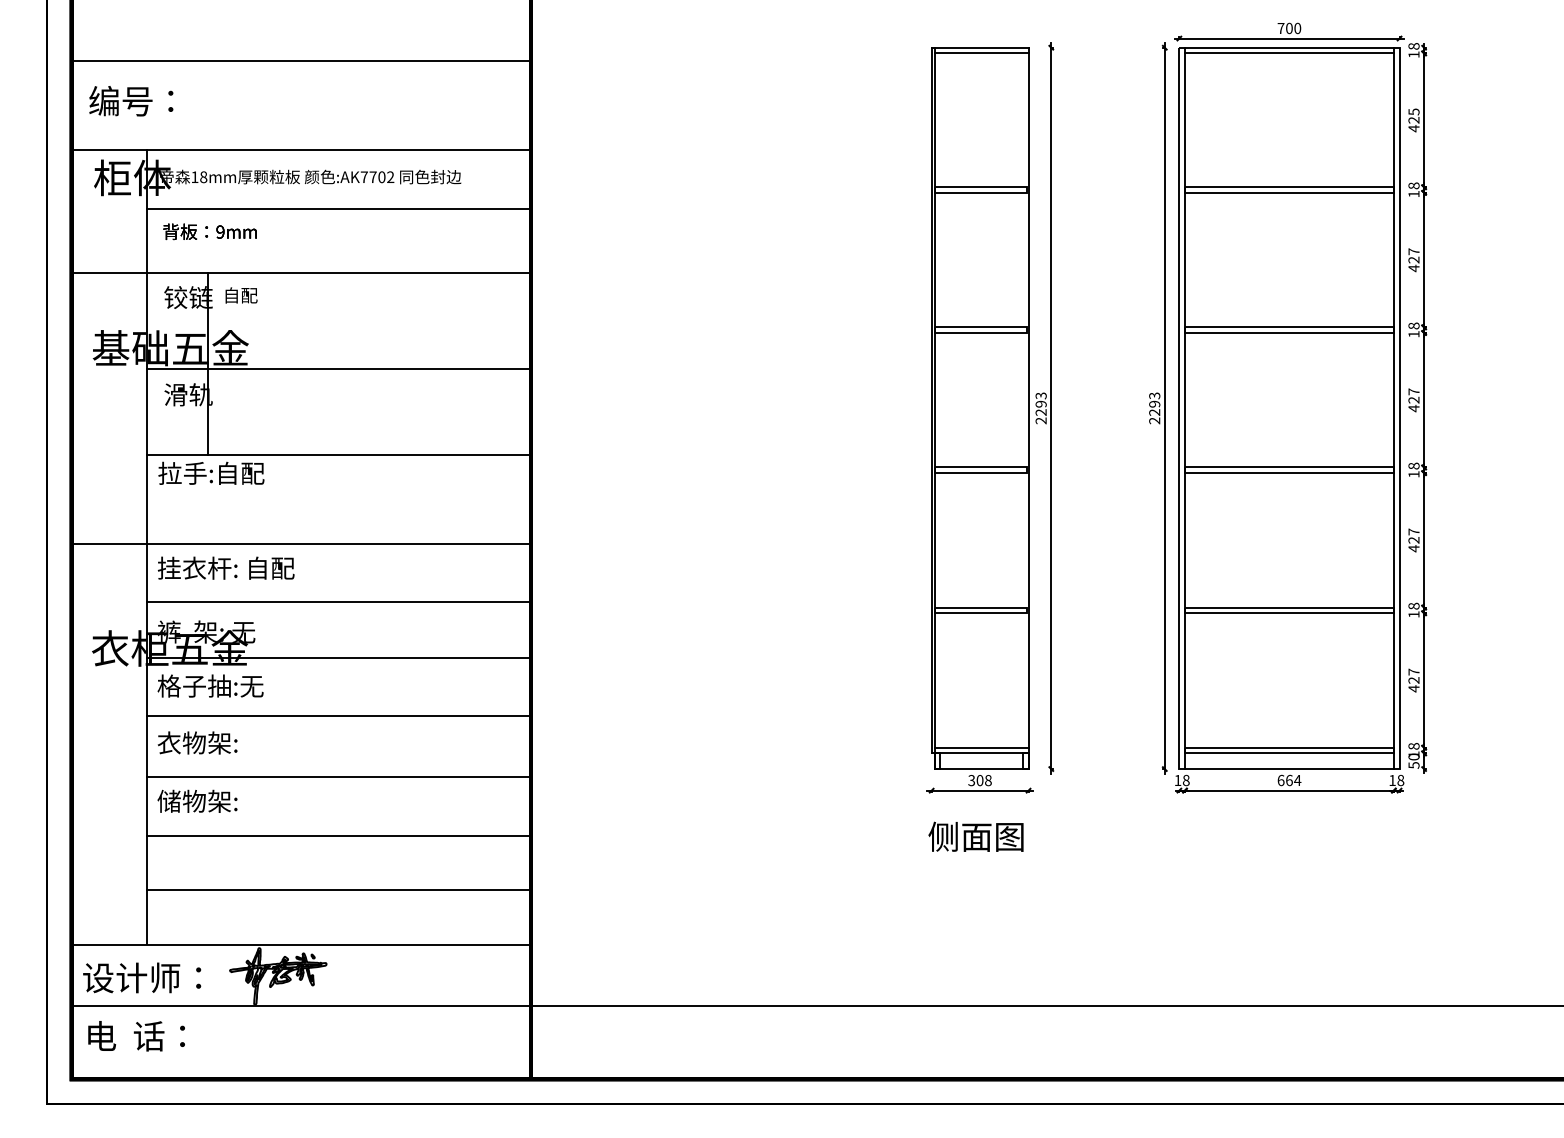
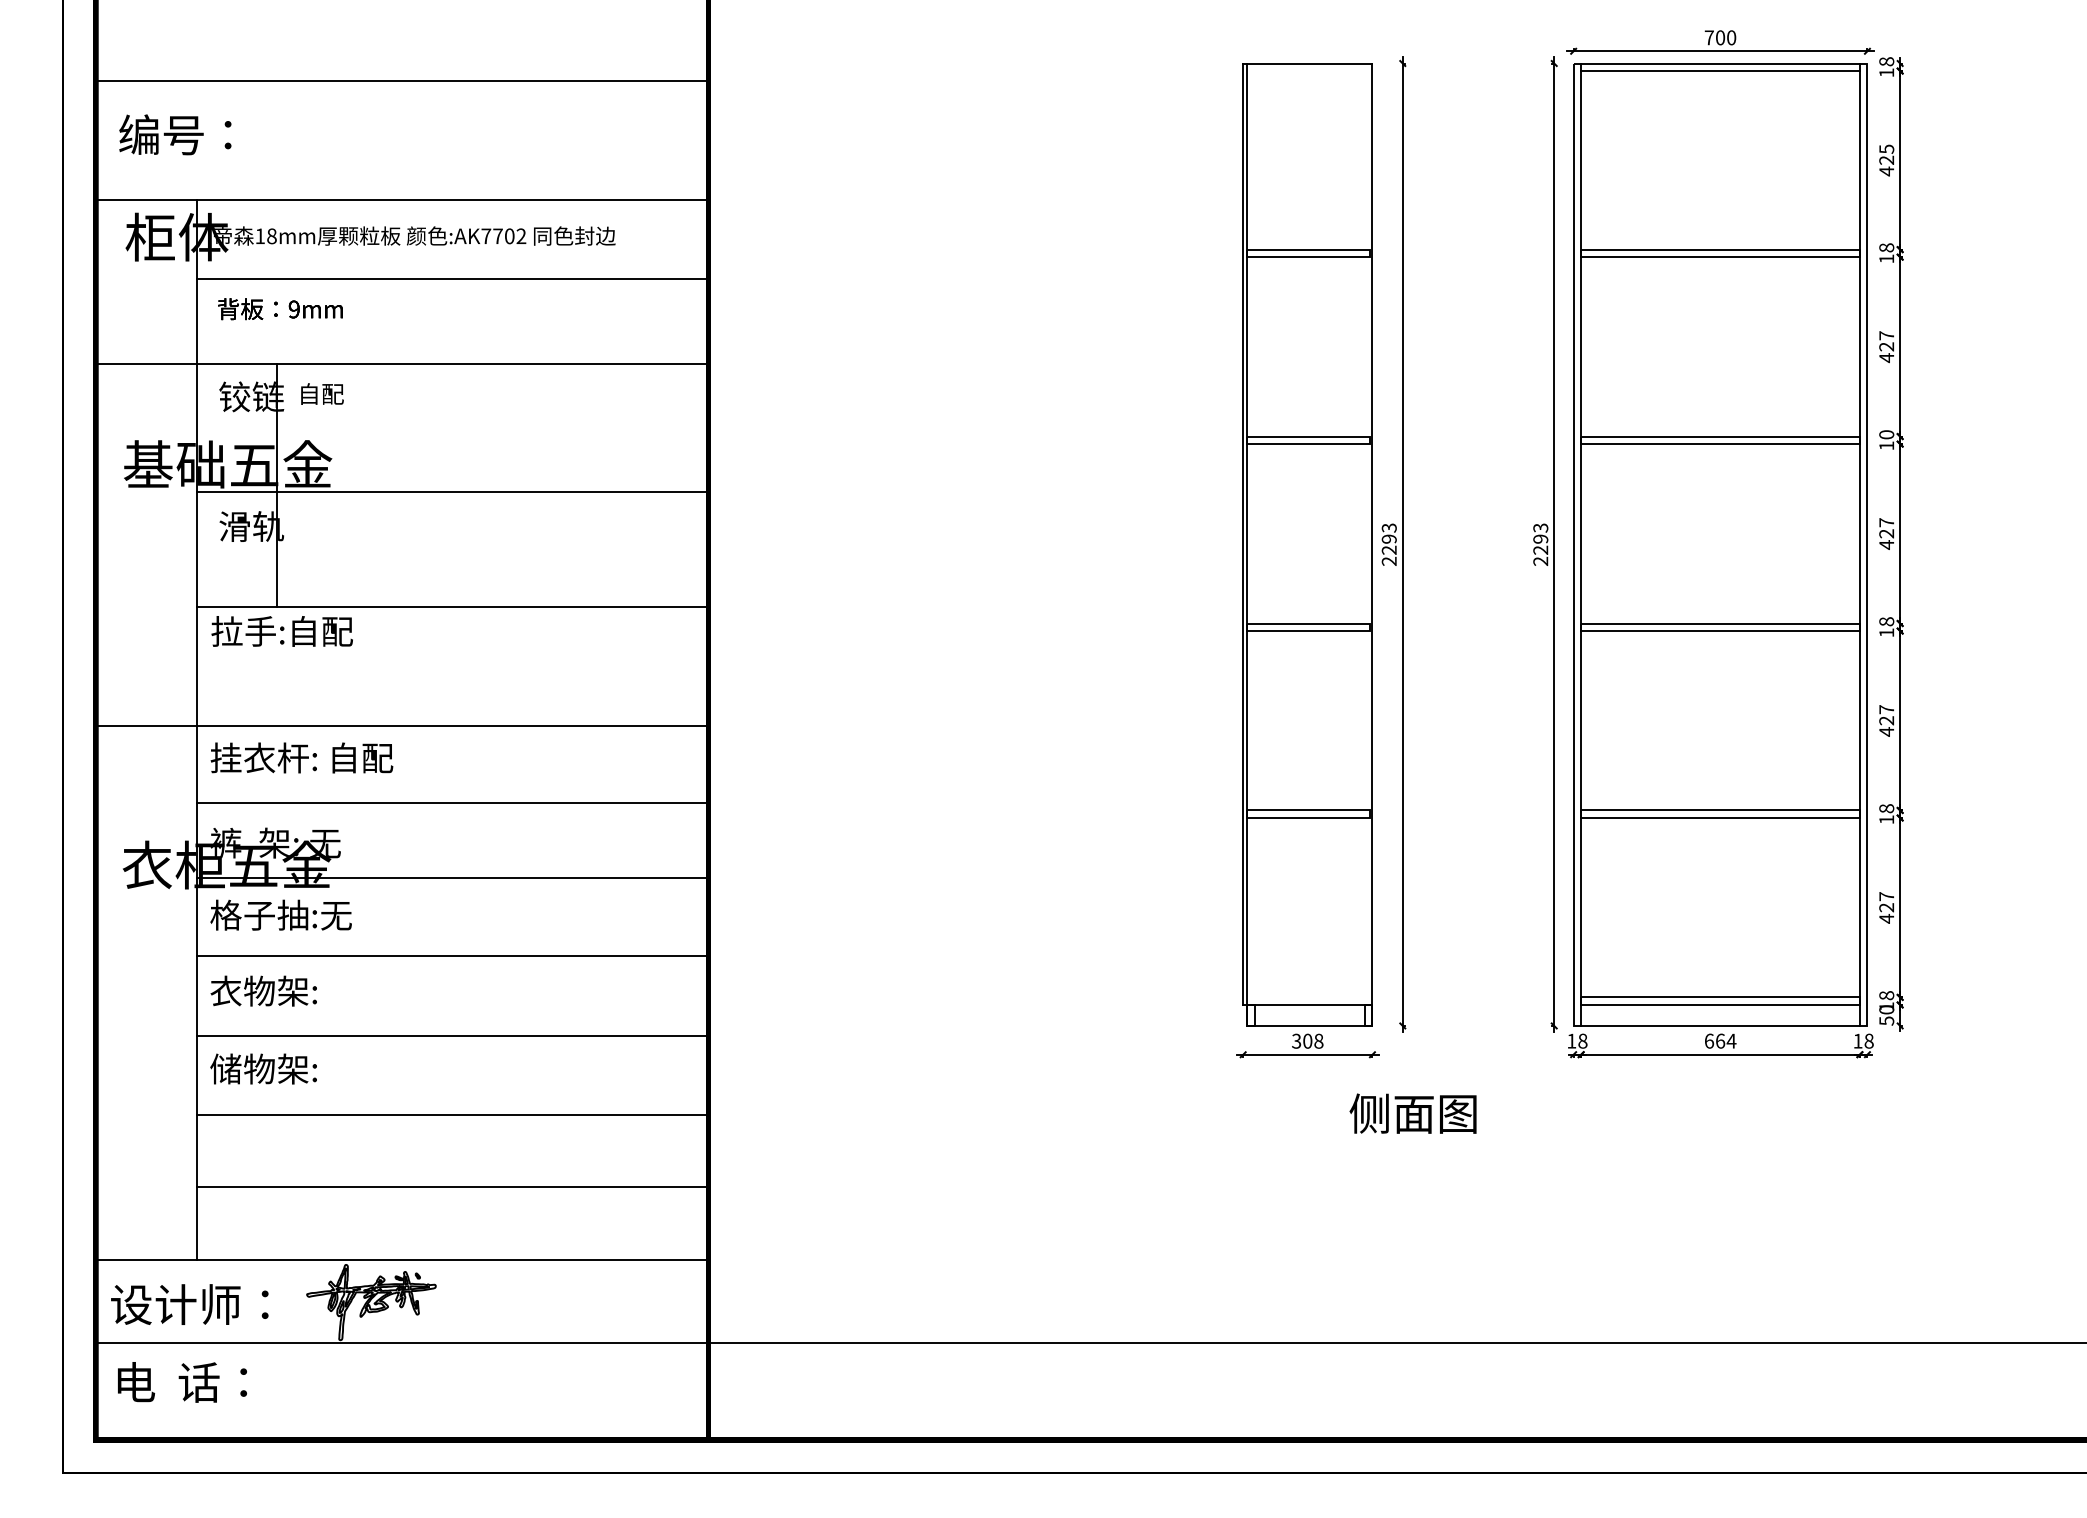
line: (981, 53) -> (1309, 71), removed
text: (1413, 325) -> (1886, 434), 18 -> 10
line: (981, 747) -> (1309, 997), removed
text: (975, 836) -> (1412, 1113), moved

